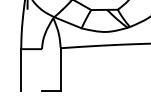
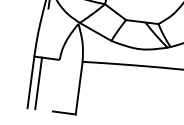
line: (27, 70) -> (38, 83), added

